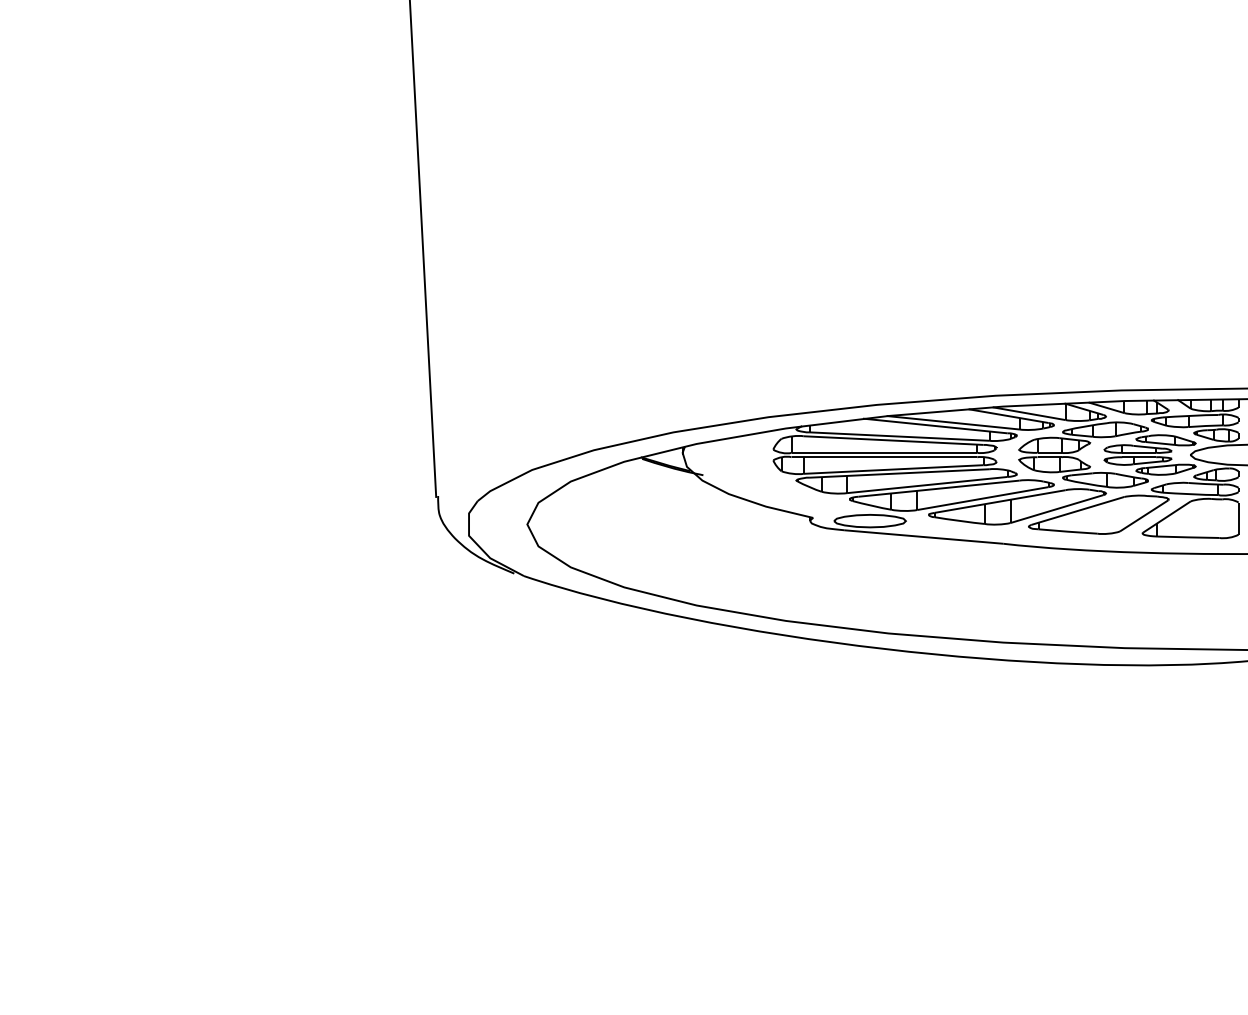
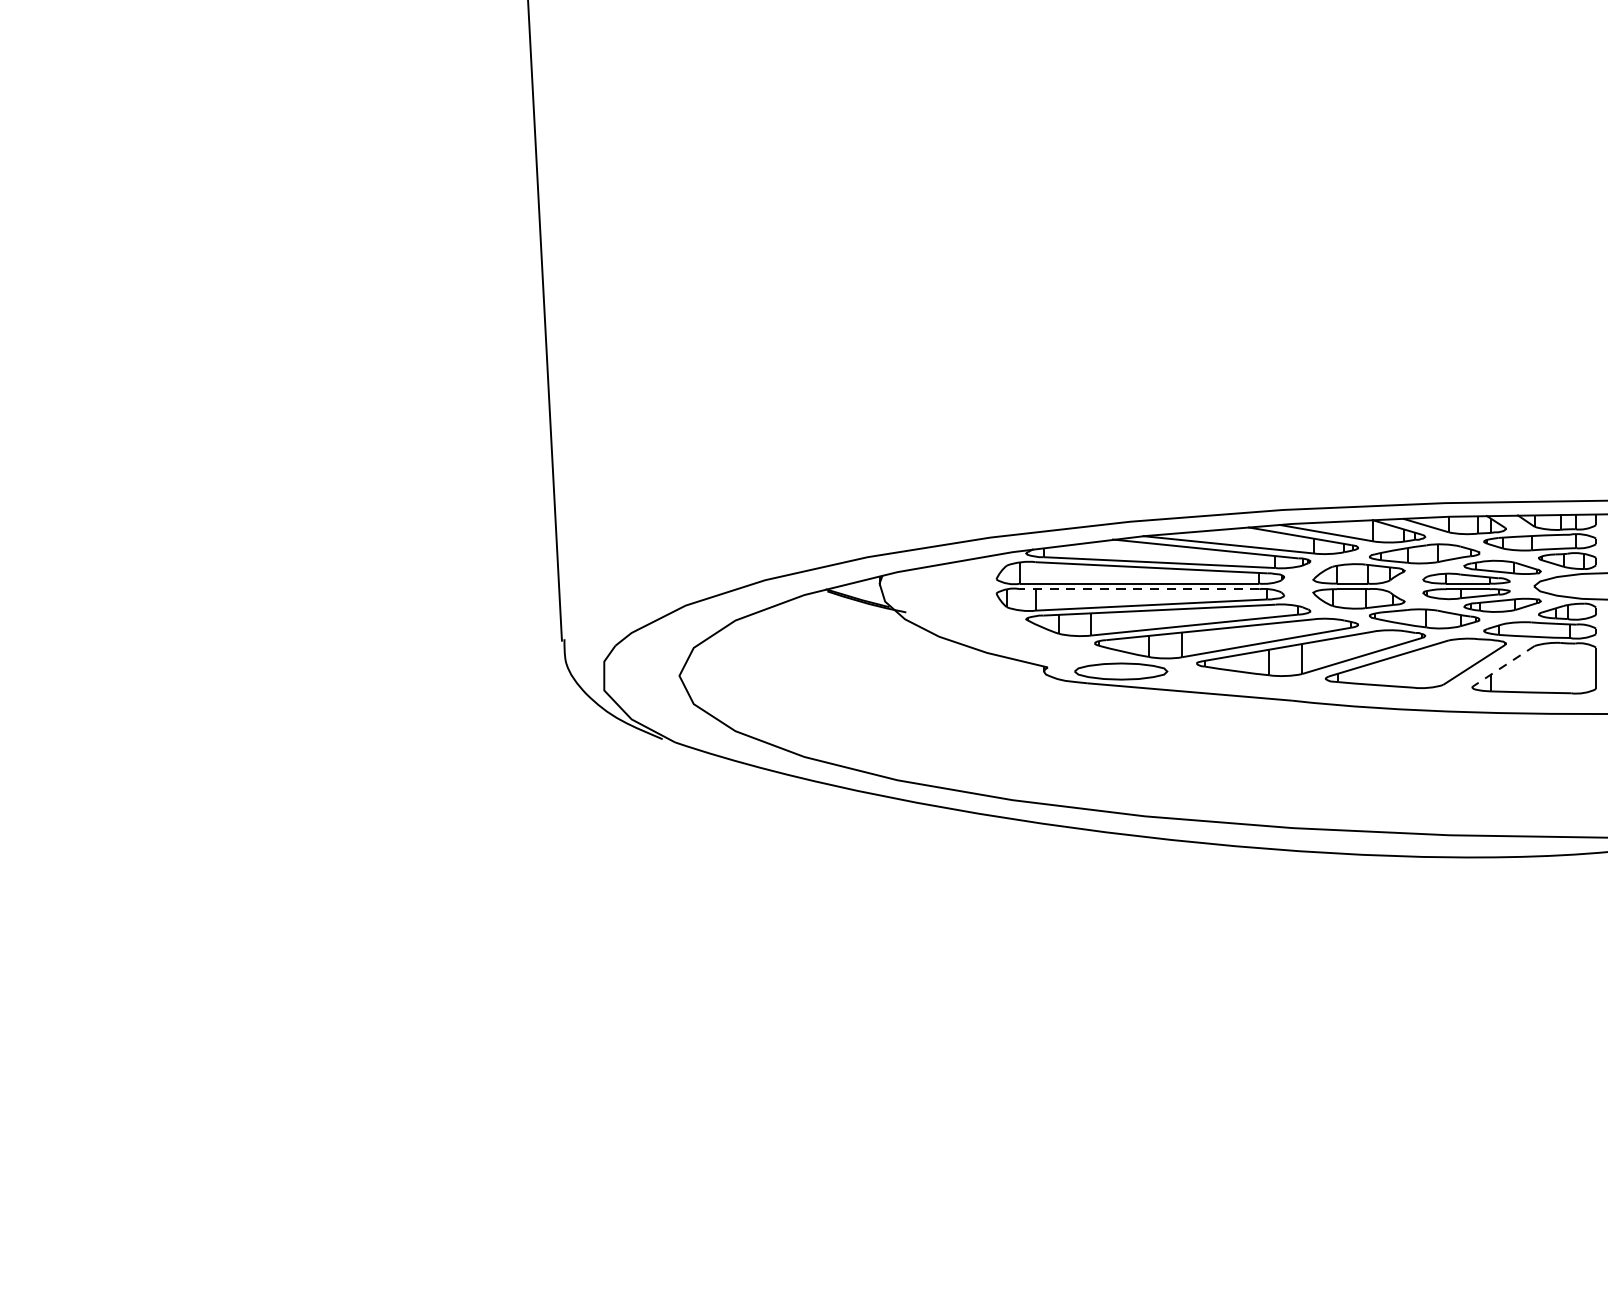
line: (884, 457) -> (1139, 589), solid -> dashed
line: (1167, 517) -> (1504, 666), solid -> dashed

